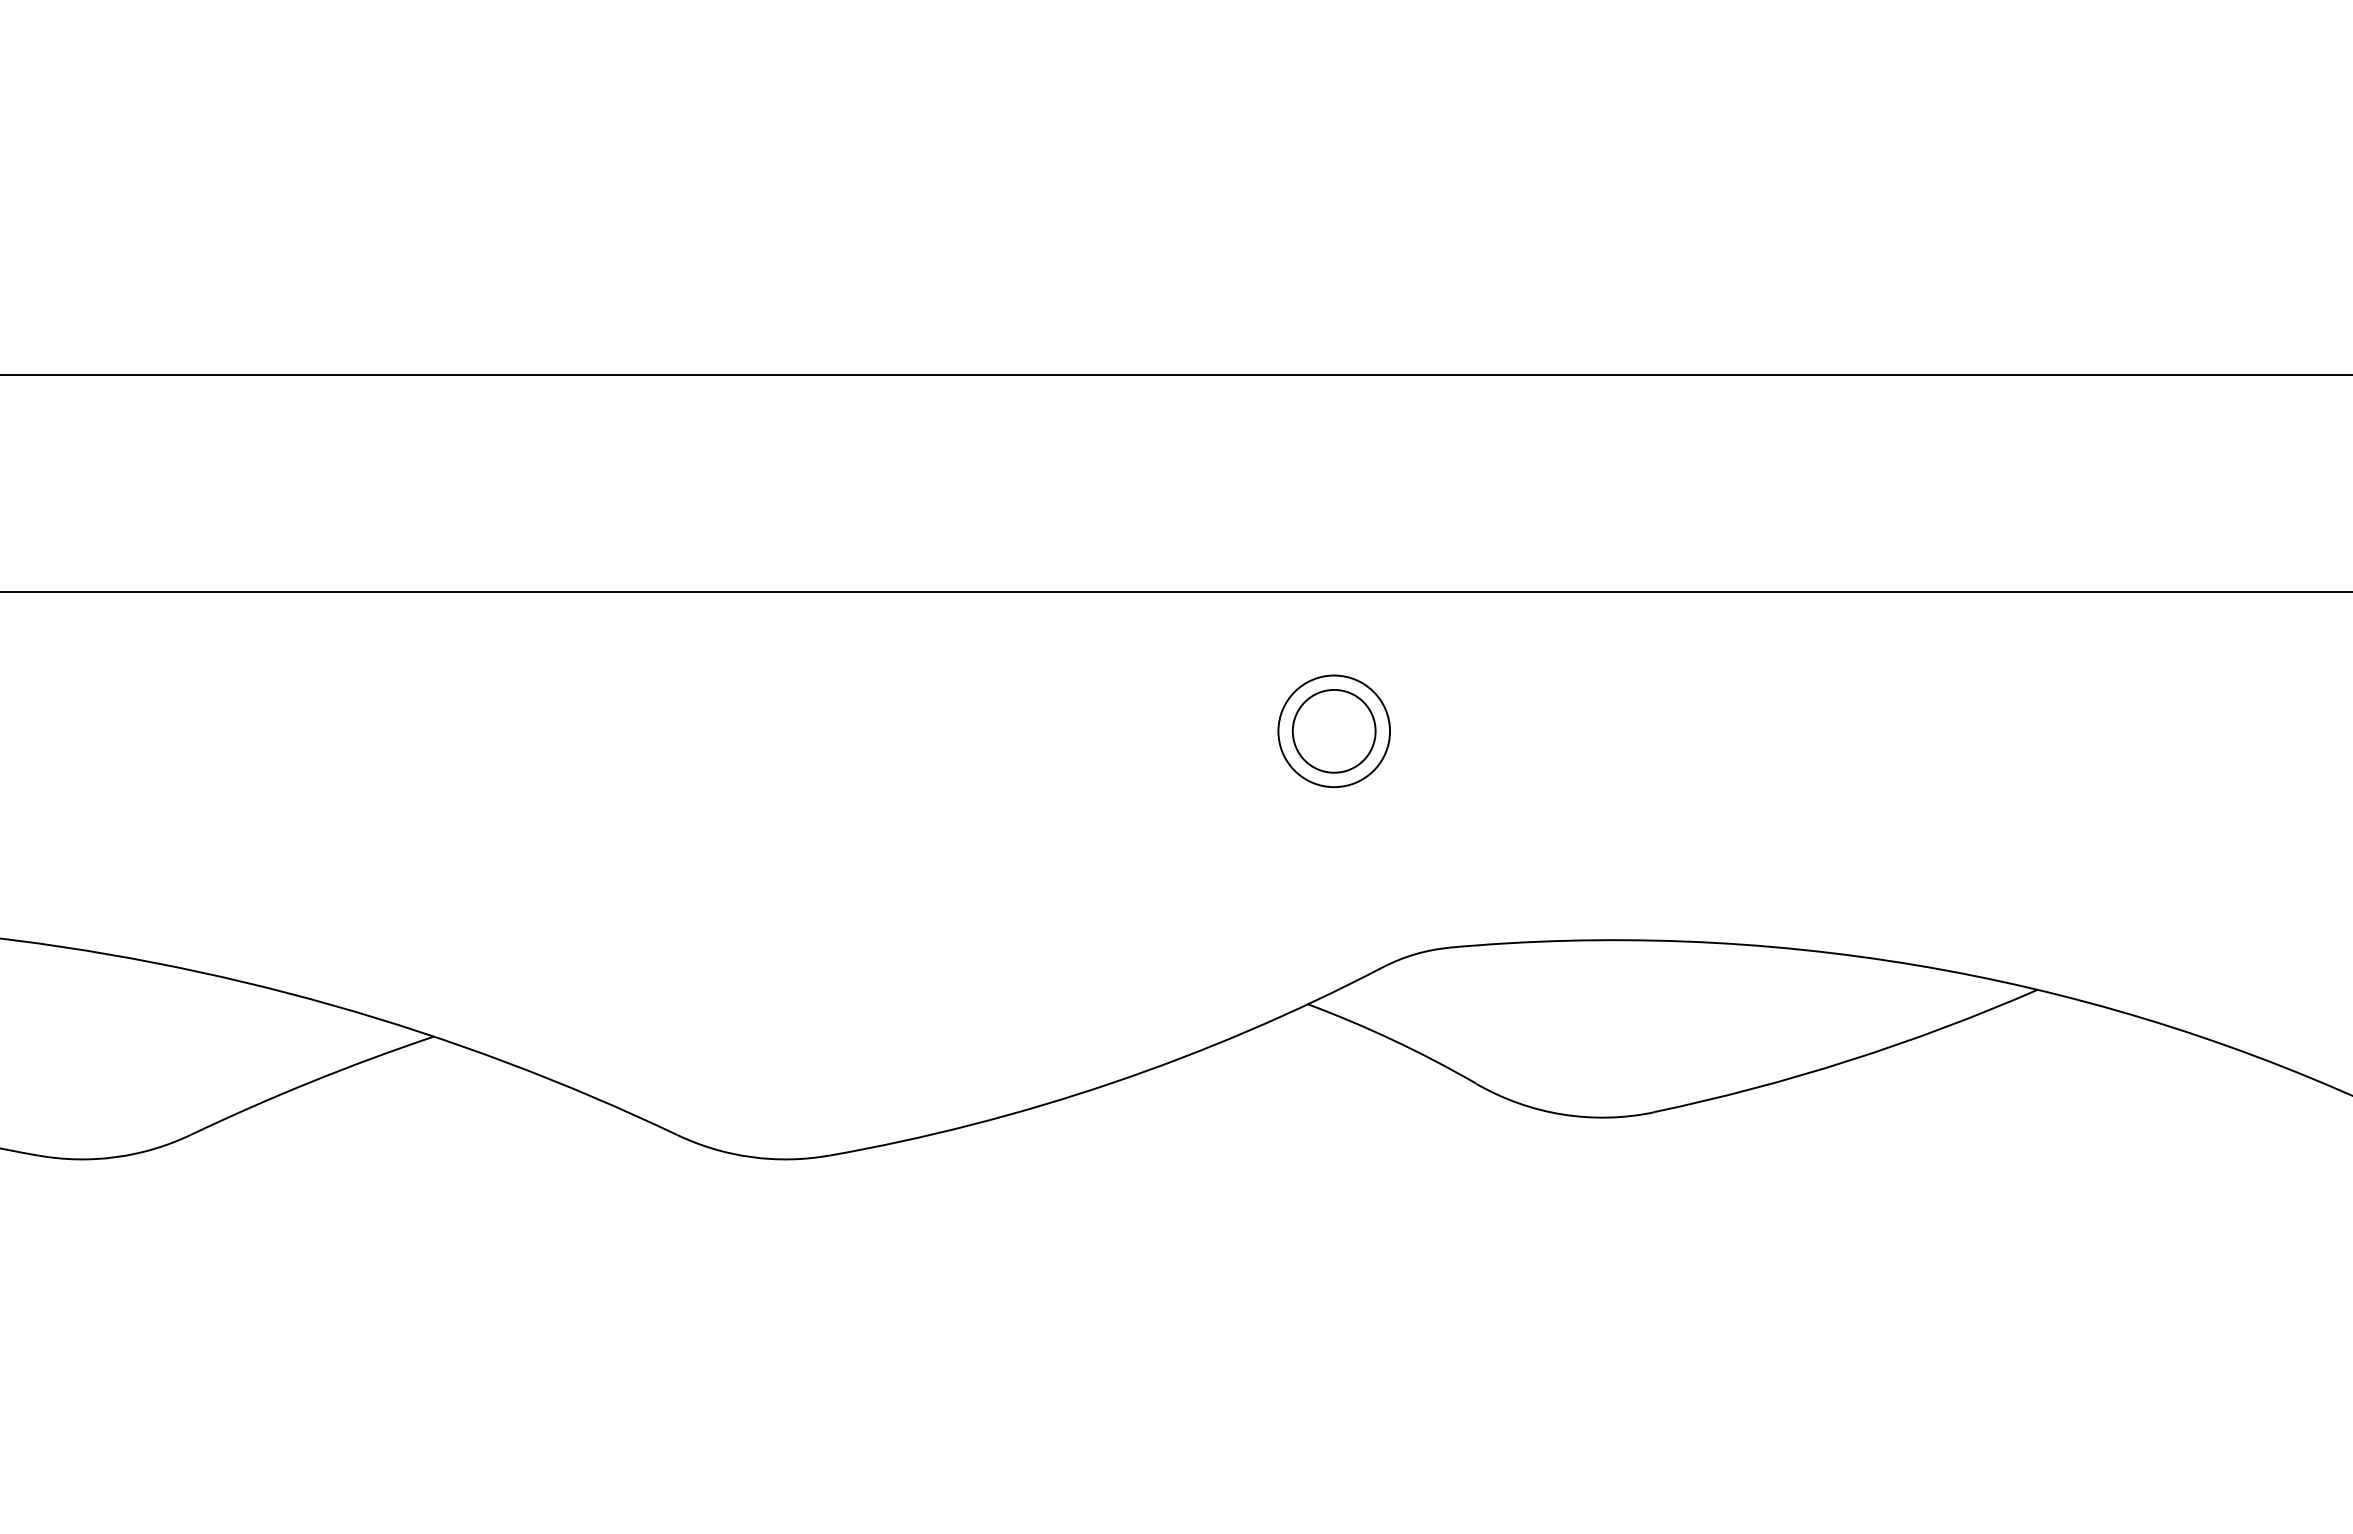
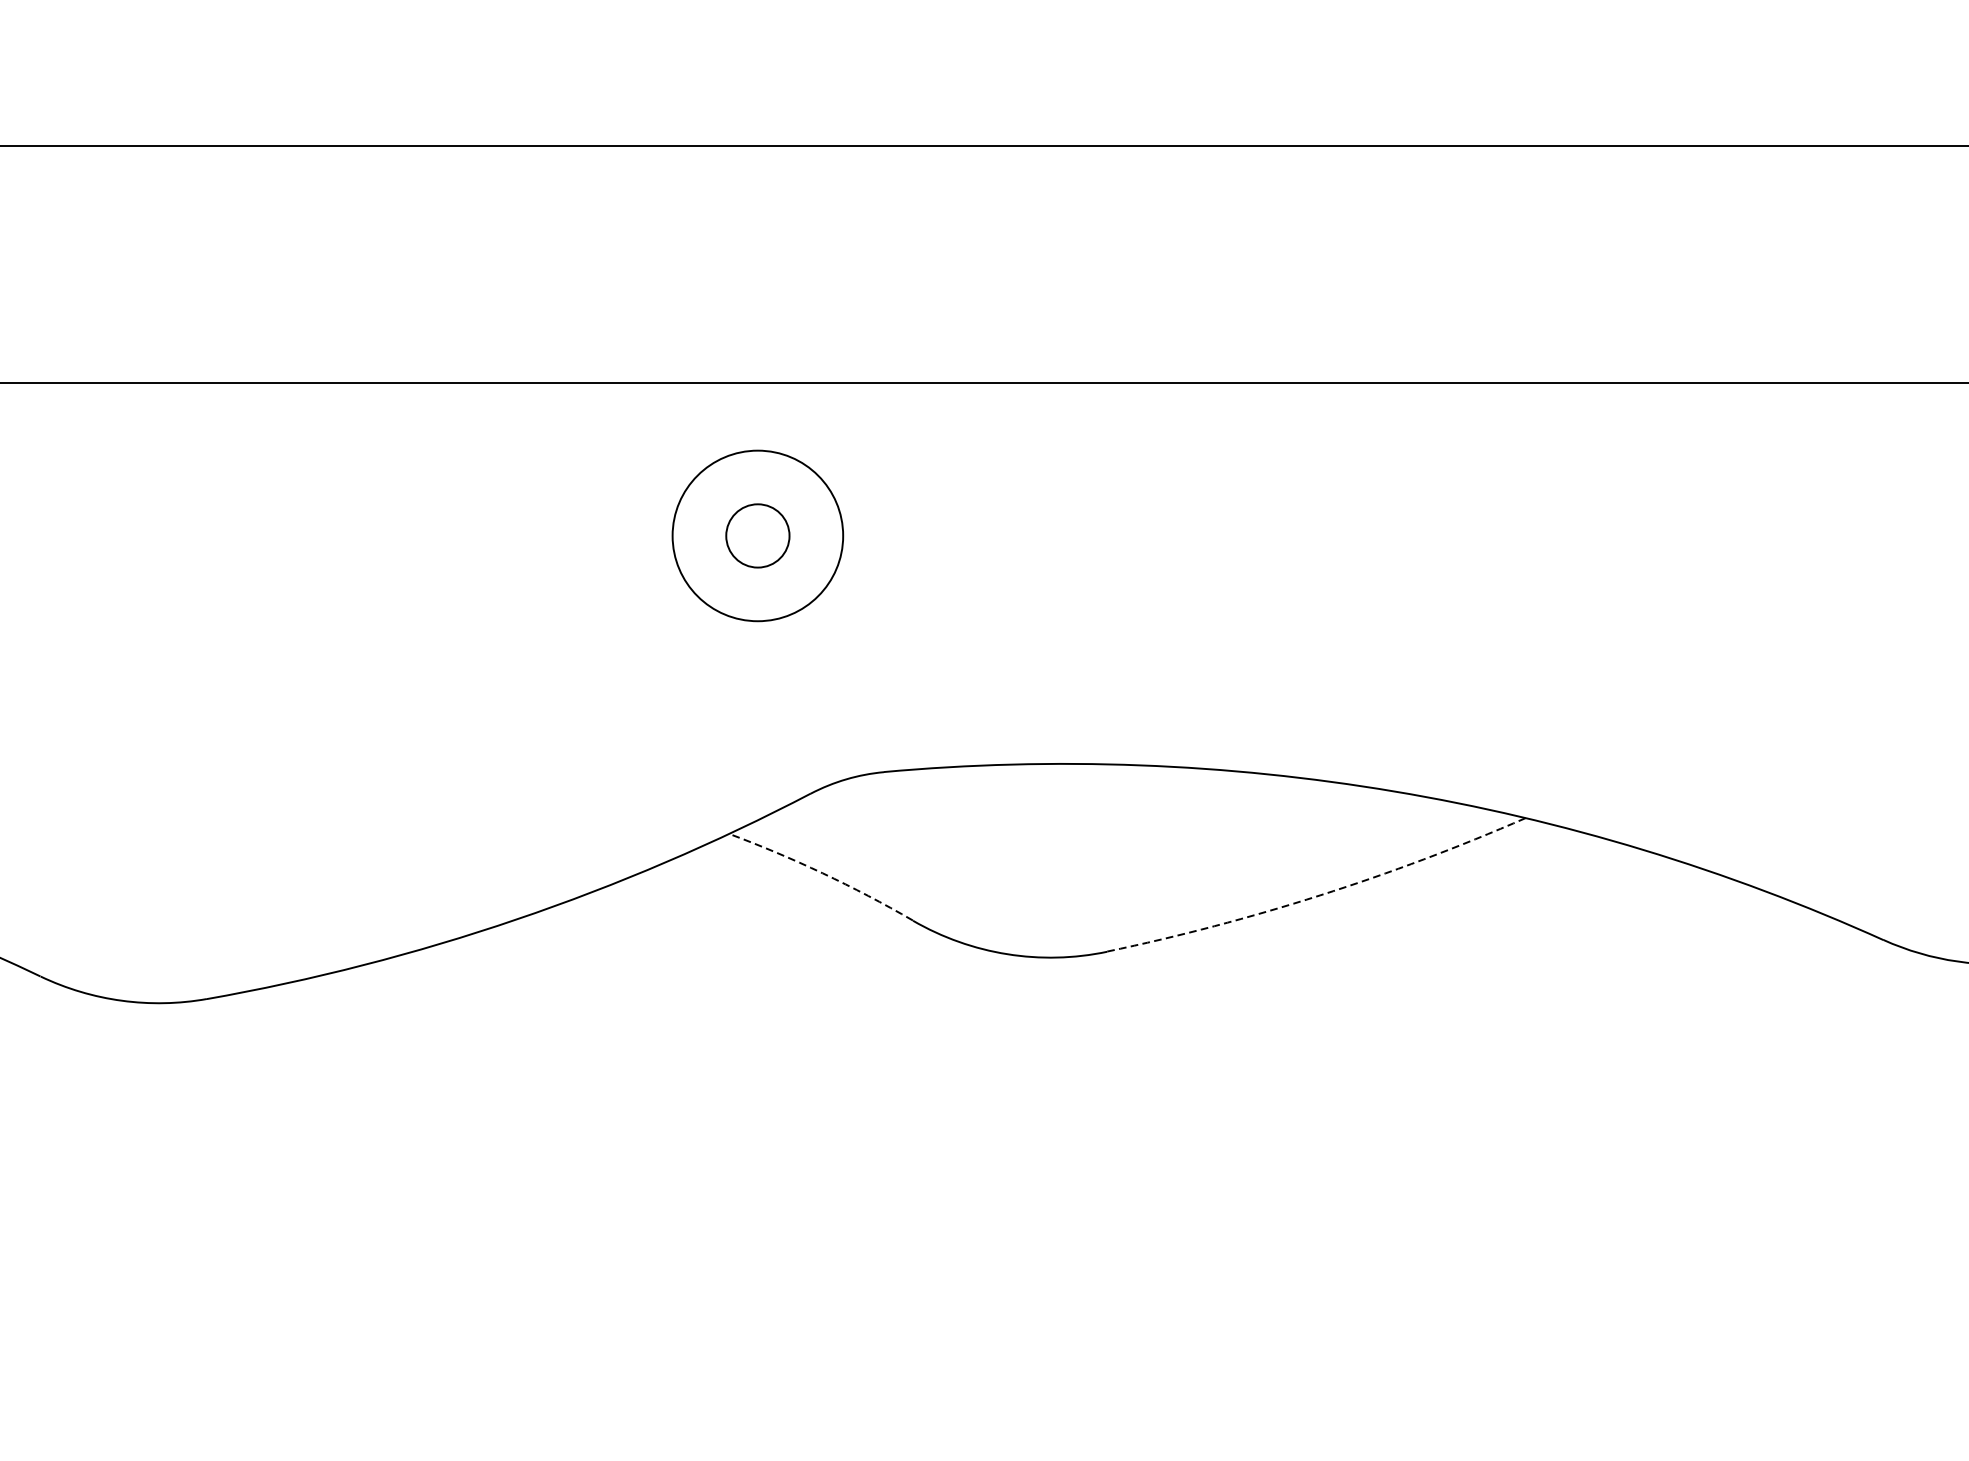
circle: (1333, 730) -> (757, 535), size x0.7
circle: (1334, 731) -> (758, 536), size x1.4
arc: (1393, 1040) -> (822, 873), solid -> dashed
arc: (1849, 1060) -> (1320, 895), solid -> dashed

